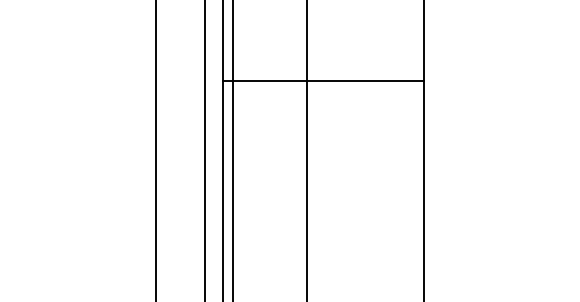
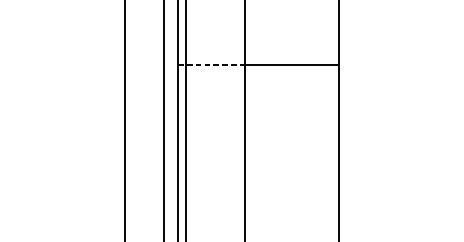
line: (264, 80) -> (211, 64), solid -> dashed

